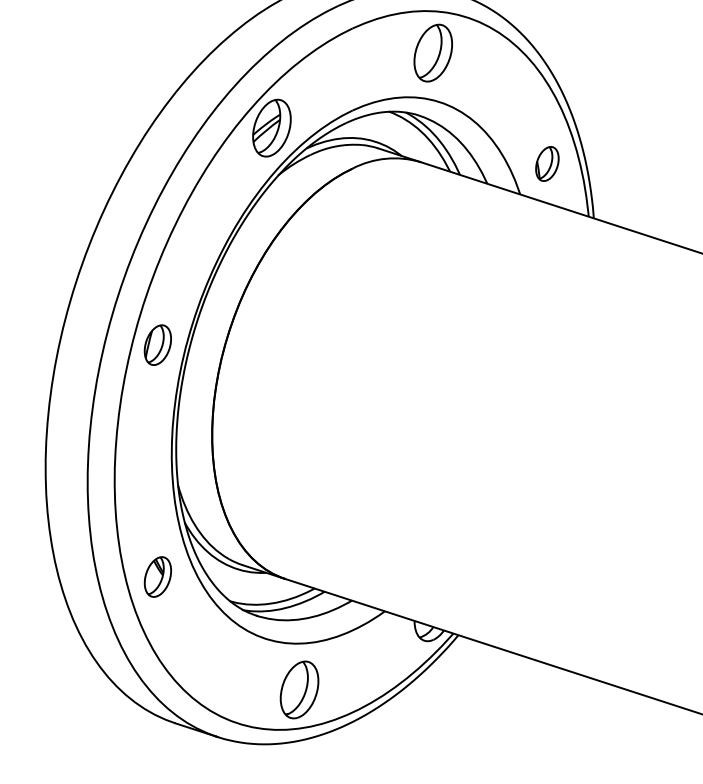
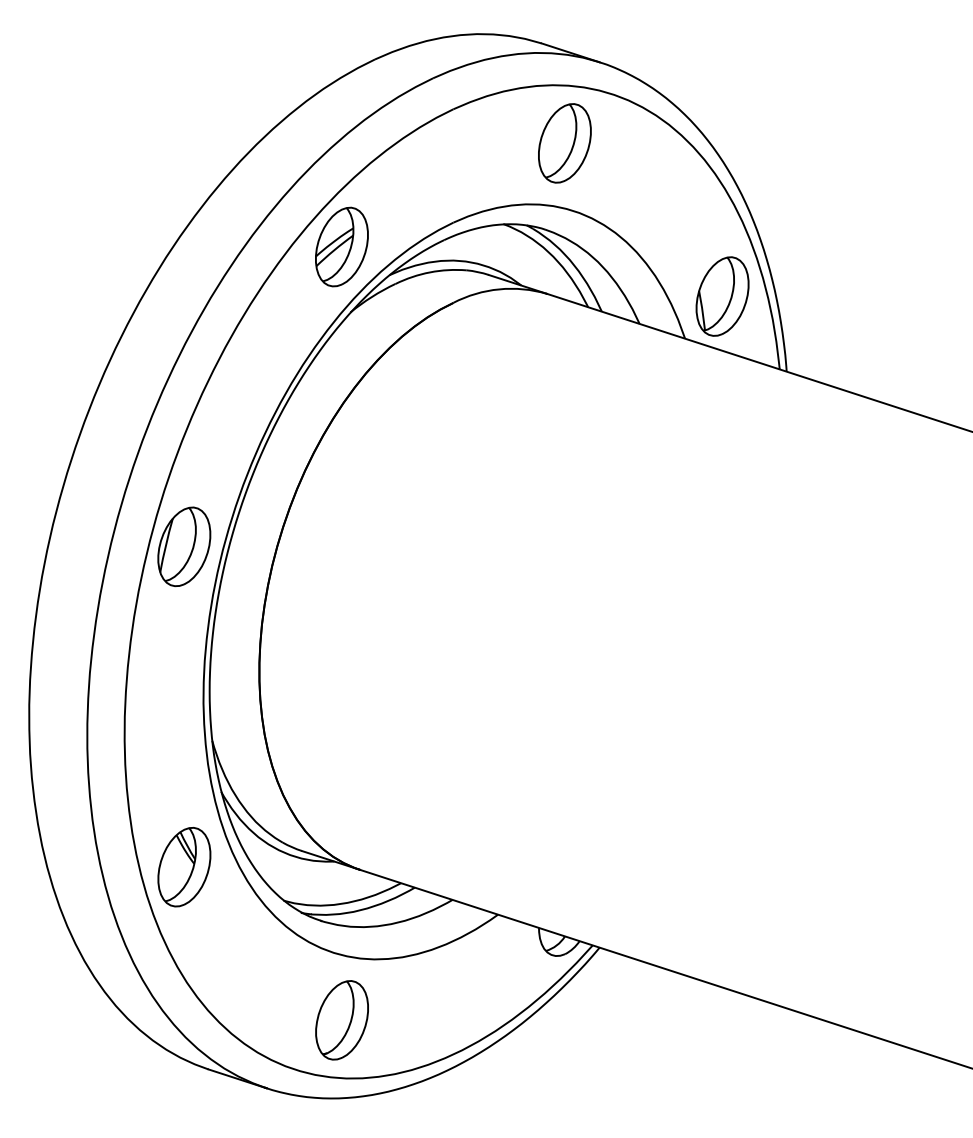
part: (547, 163) -> (722, 296), size x1.67
part: (158, 344) -> (184, 546), size x1.43
part: (158, 577) -> (184, 867), size x1.43
part: (299, 690) -> (341, 1020), moved

